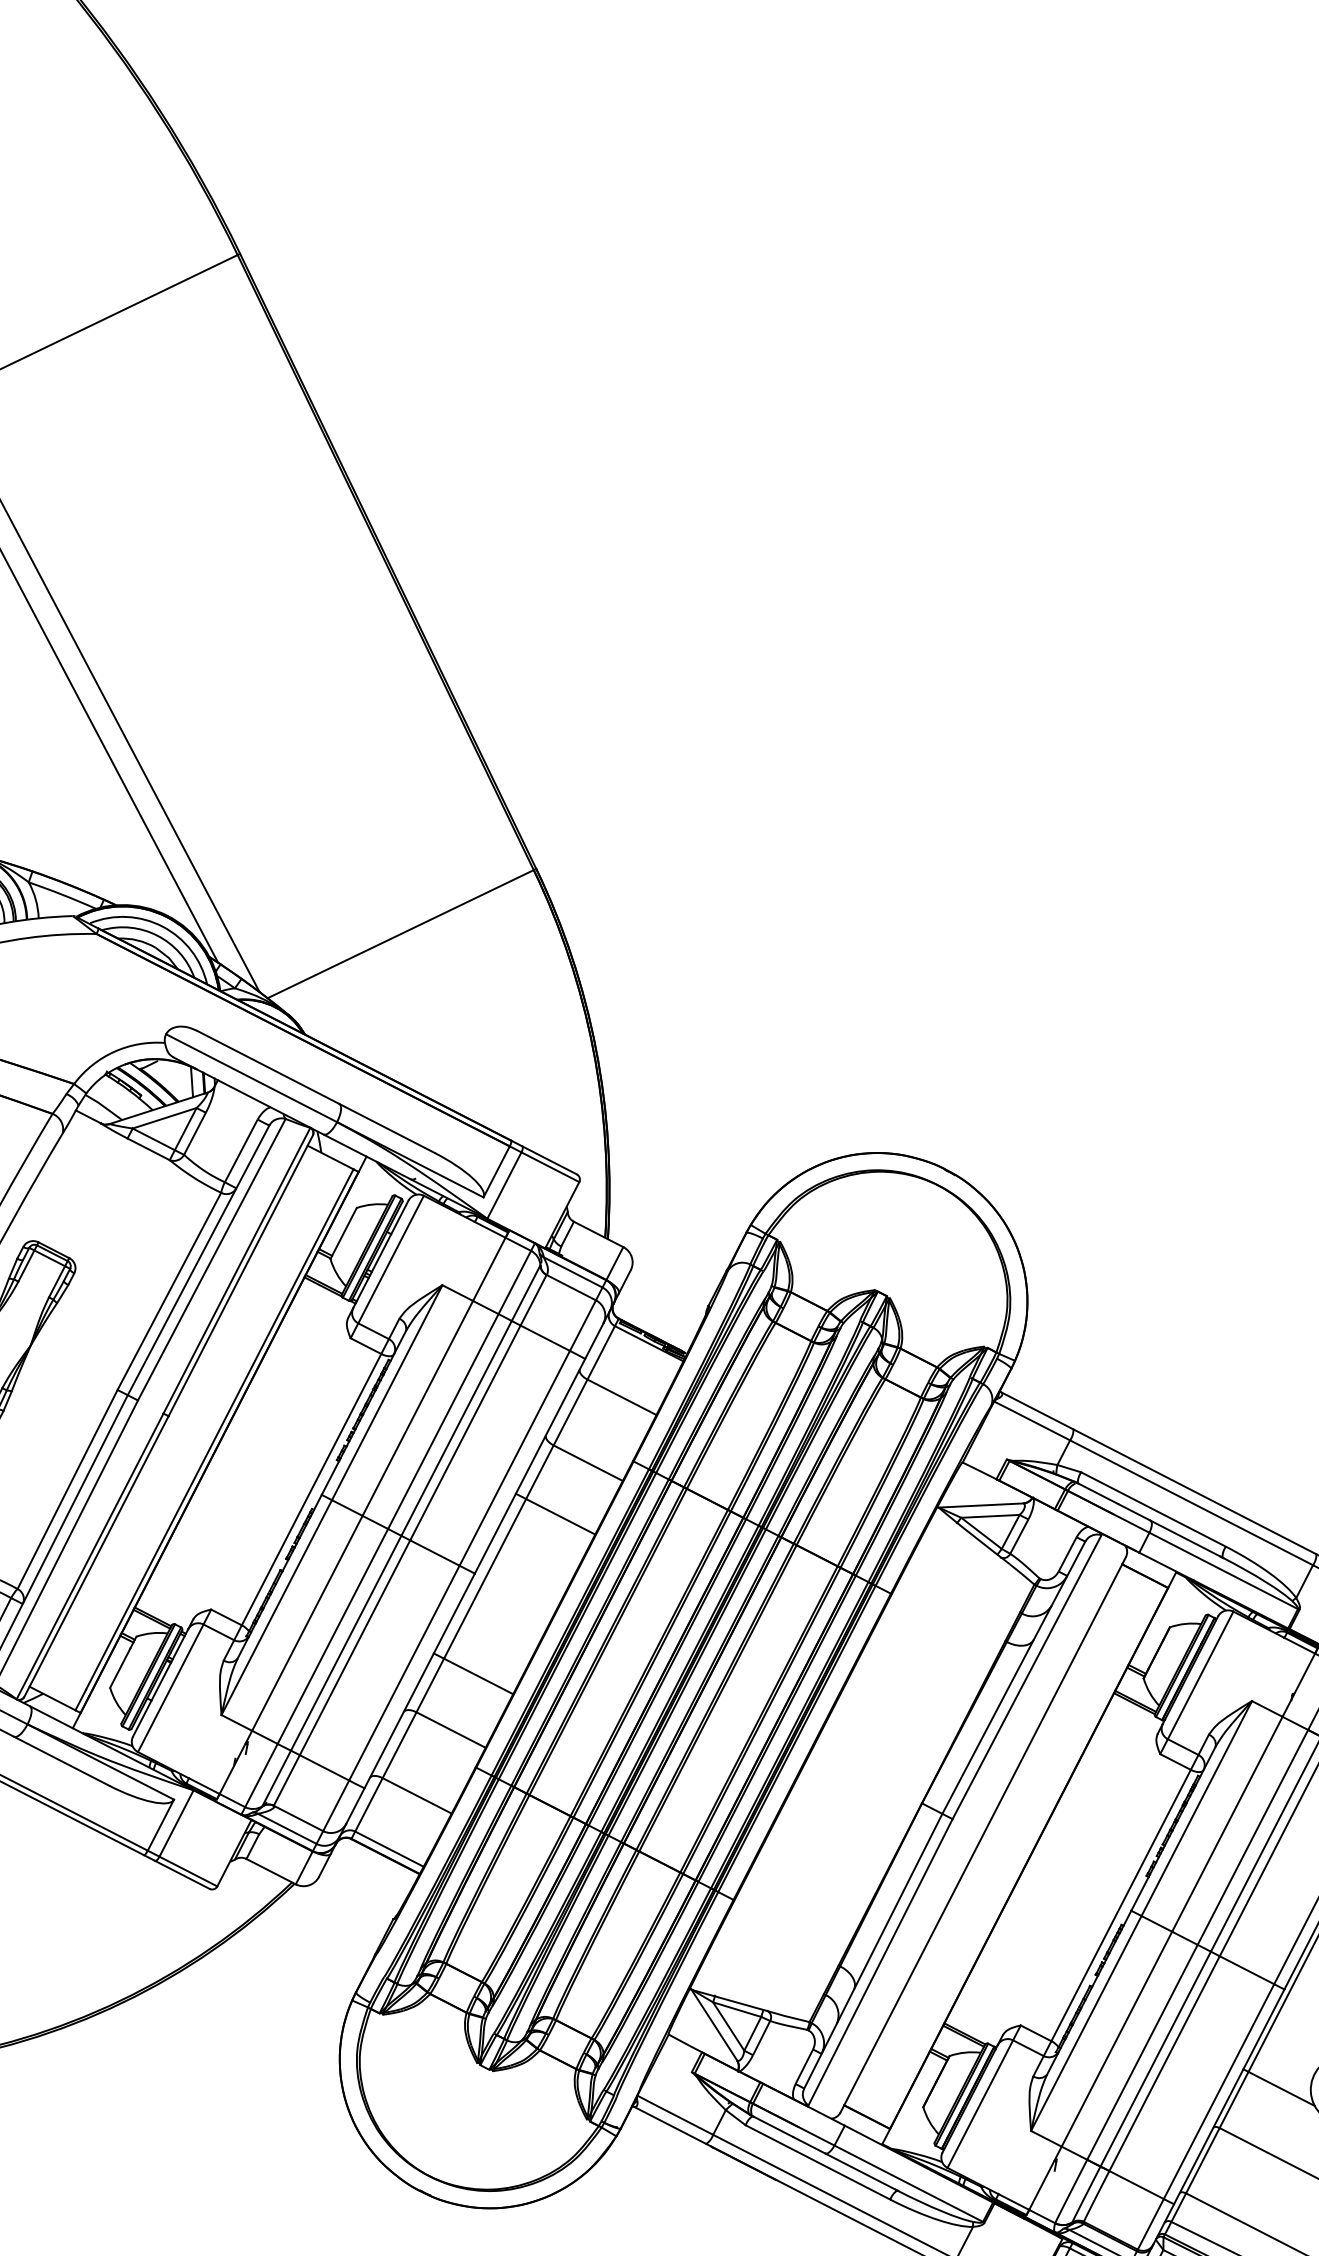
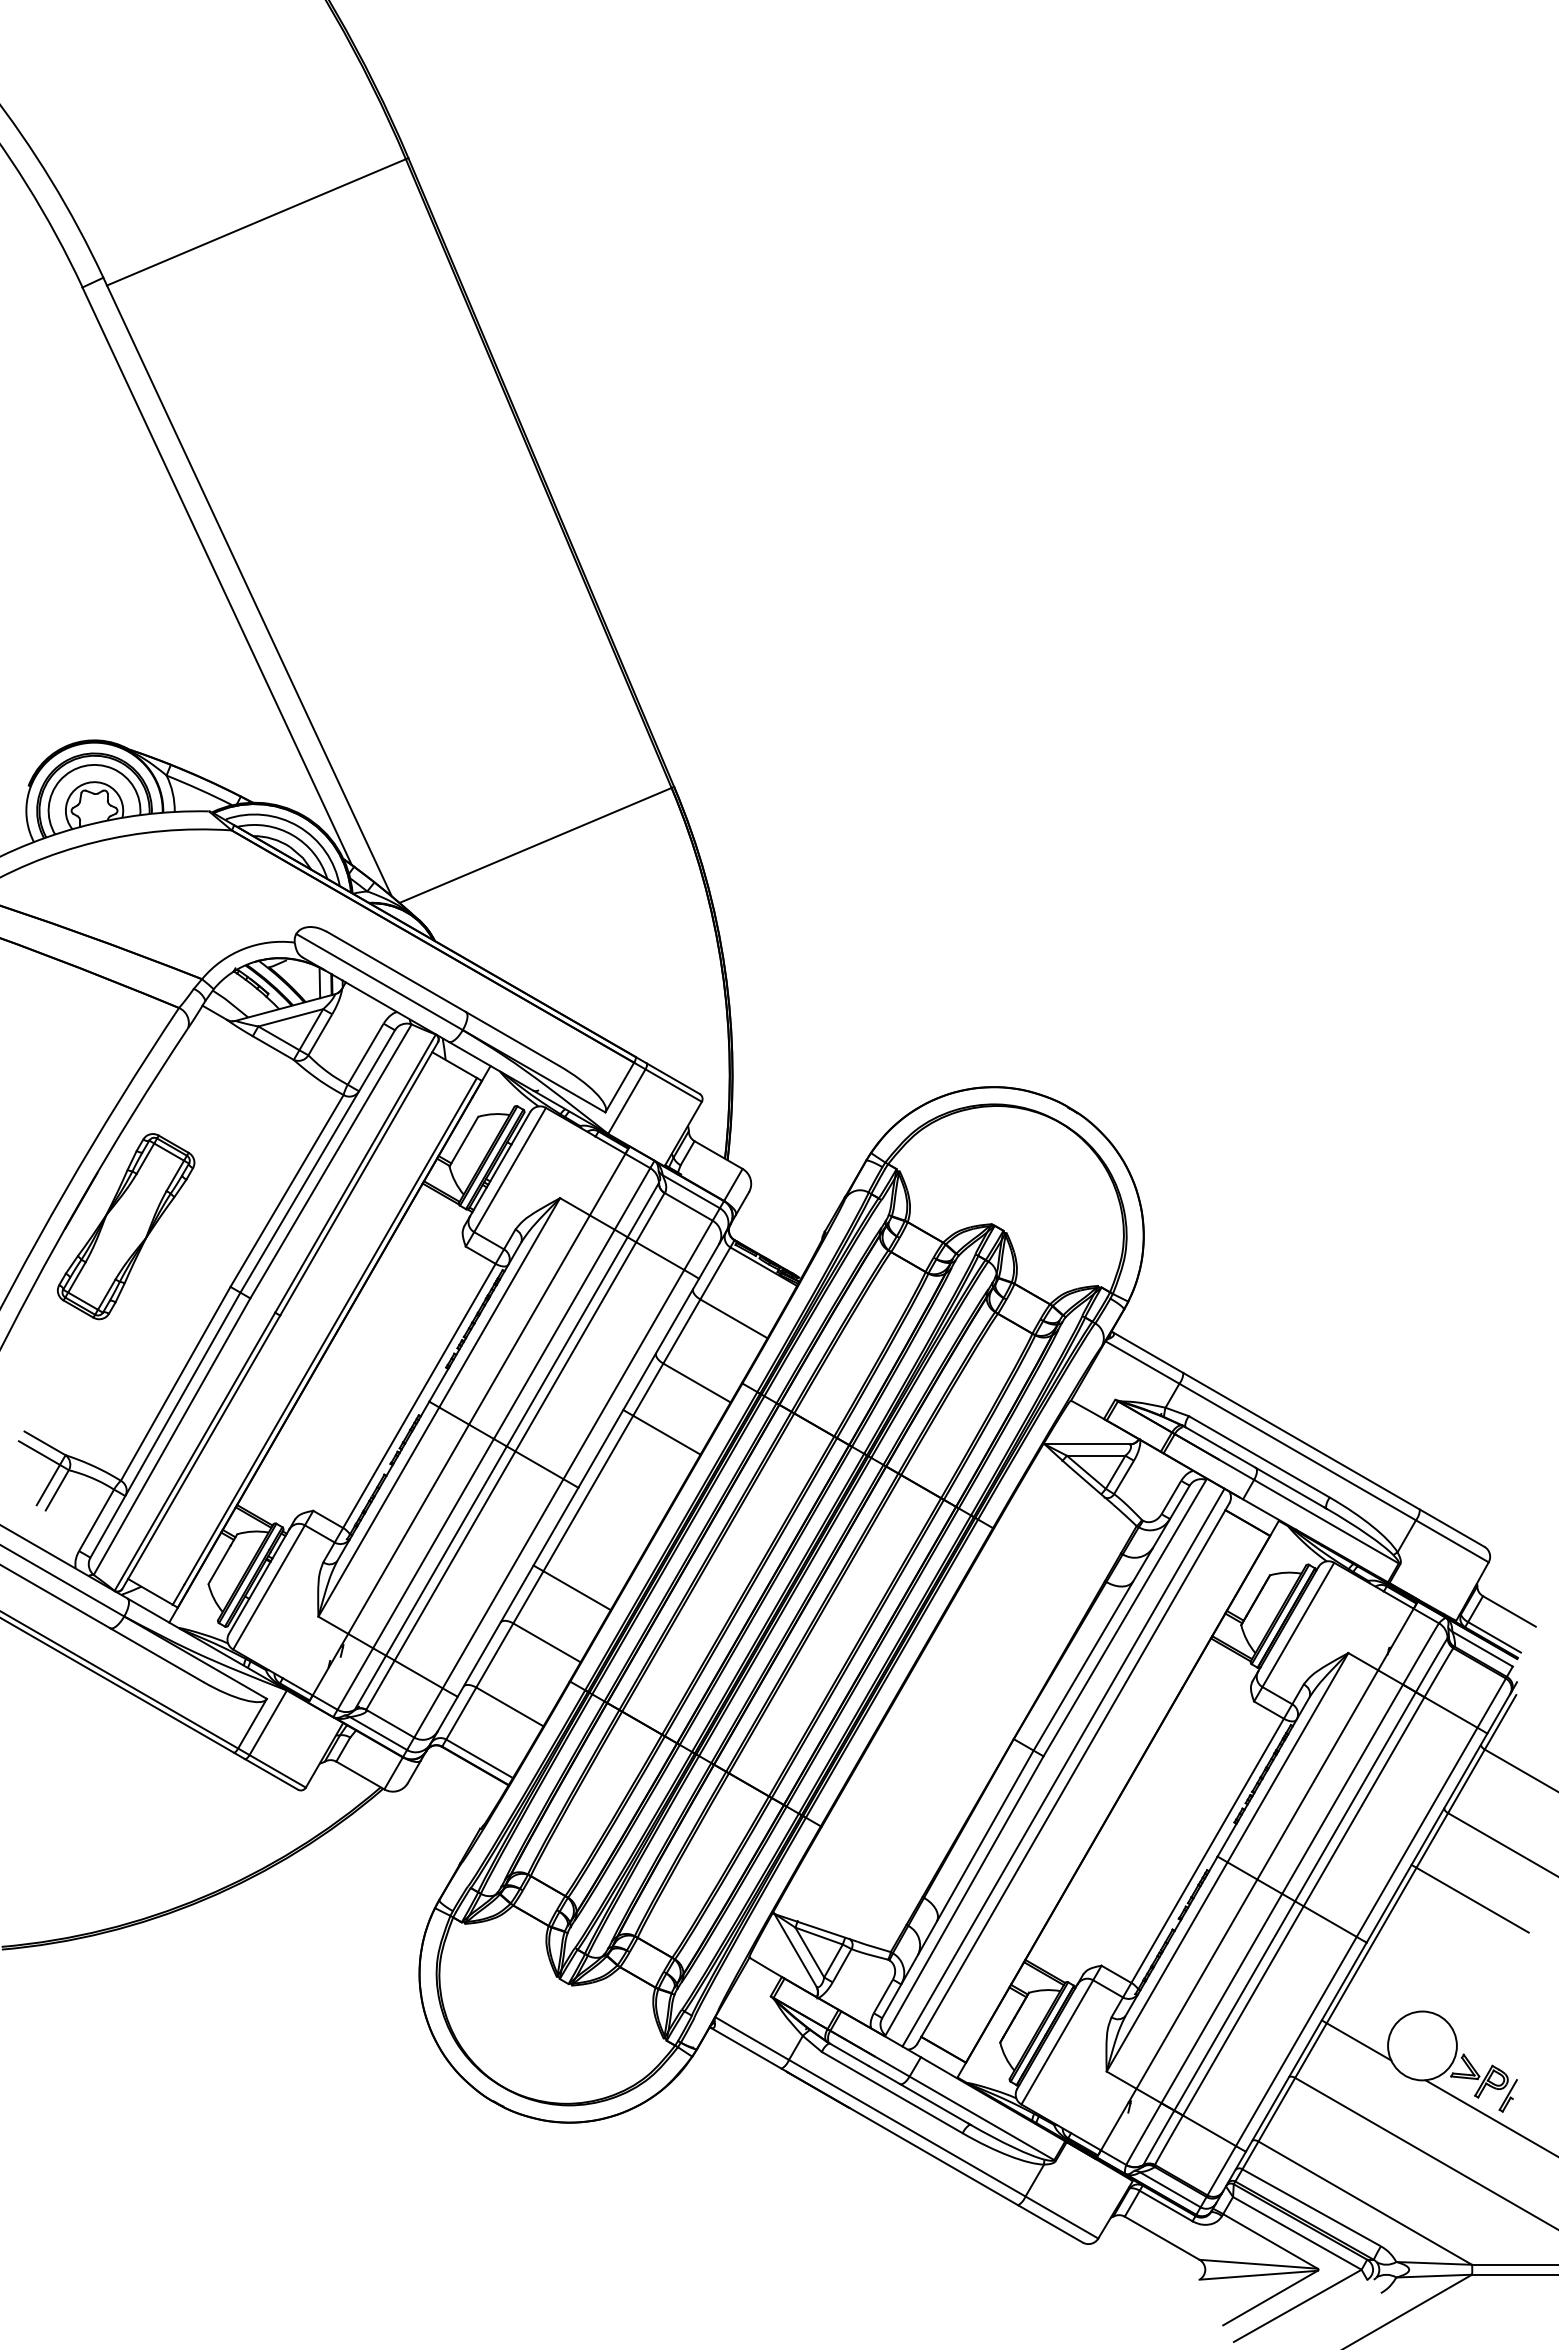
line: (973, 1829) -> (1063, 1767), added

